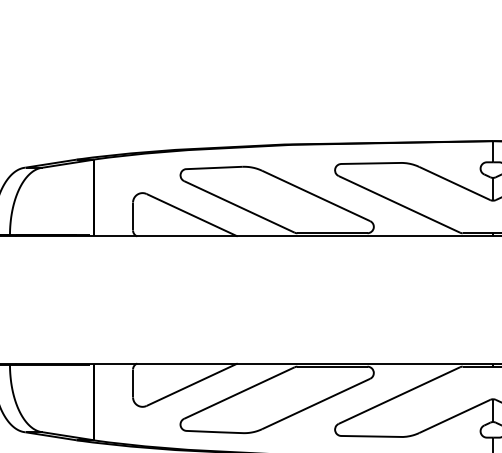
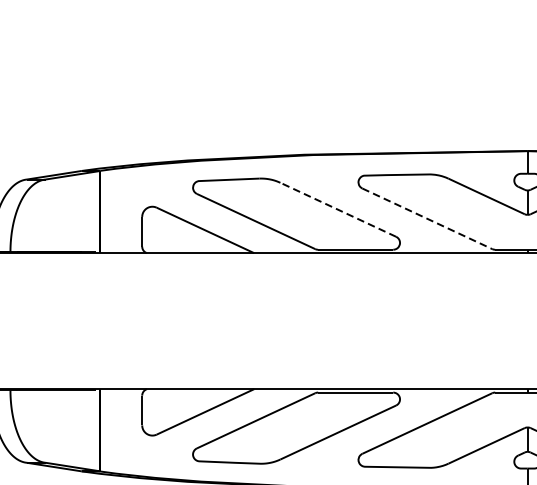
line: (316, 195) -> (338, 209), solid -> dashed
line: (399, 204) -> (427, 218), solid -> dashed

